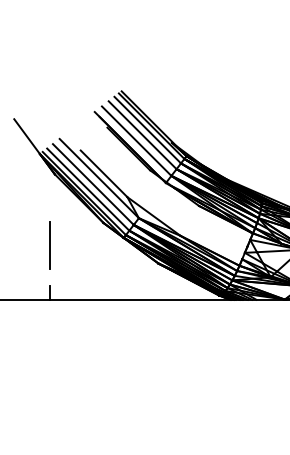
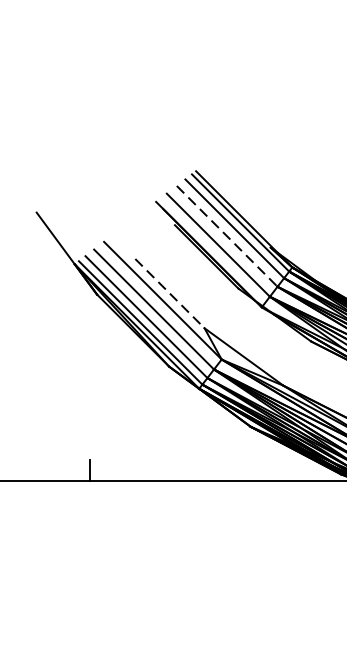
line: (143, 135) -> (228, 236), solid -> dashed
line: (104, 173) -> (170, 293), solid -> dashed
line: (49, 245) -> (88, 400), removed

